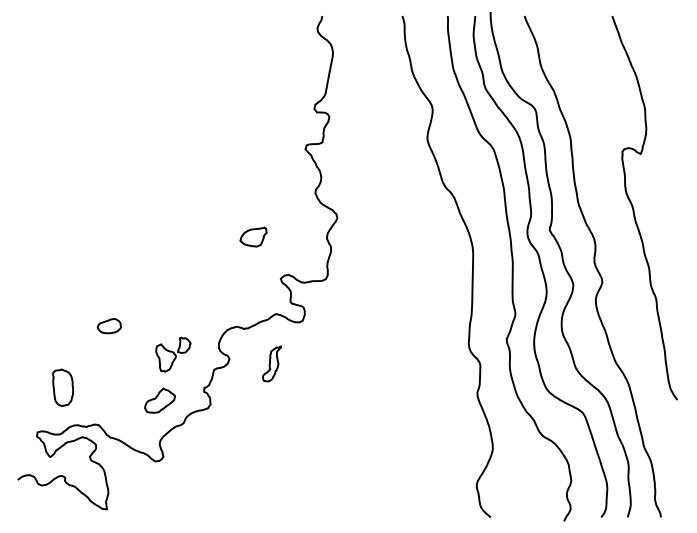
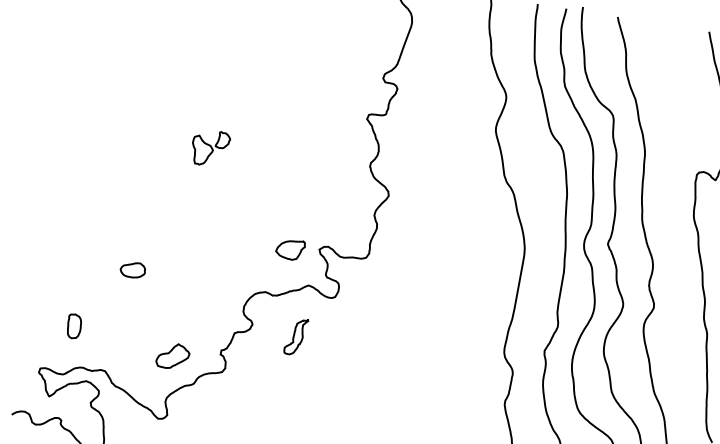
part: (253, 236) -> (290, 248), moved
part: (173, 354) -> (210, 148), moved
part: (62, 387) -> (73, 325), size x0.62

